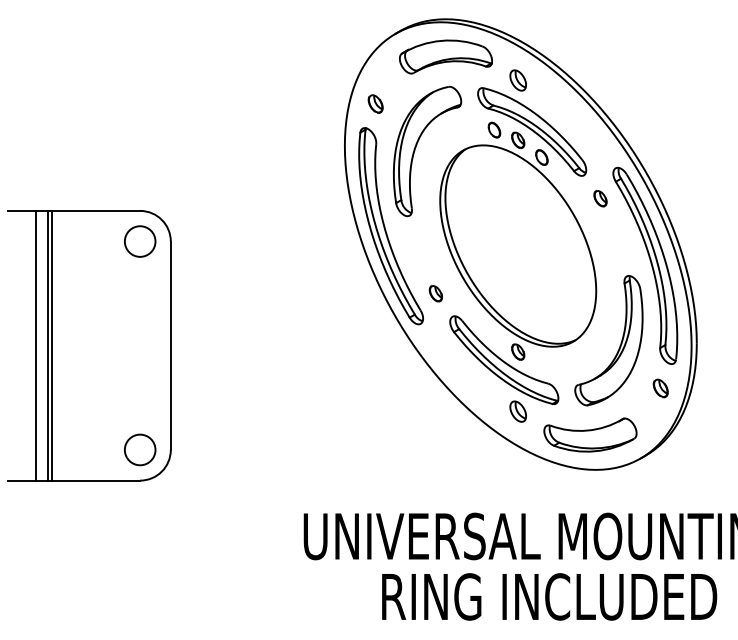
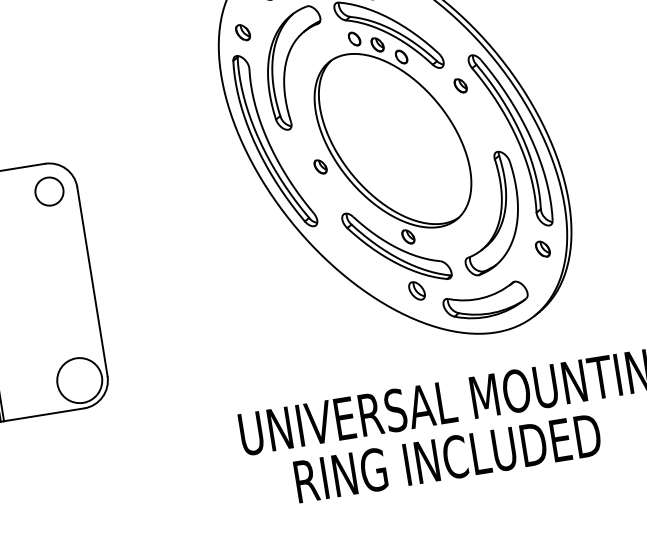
part: (435, 293) -> (320, 166), moved
circle: (139, 449) -> (79, 380), size x1.6
text: (549, 596) -> (447, 457), moved

